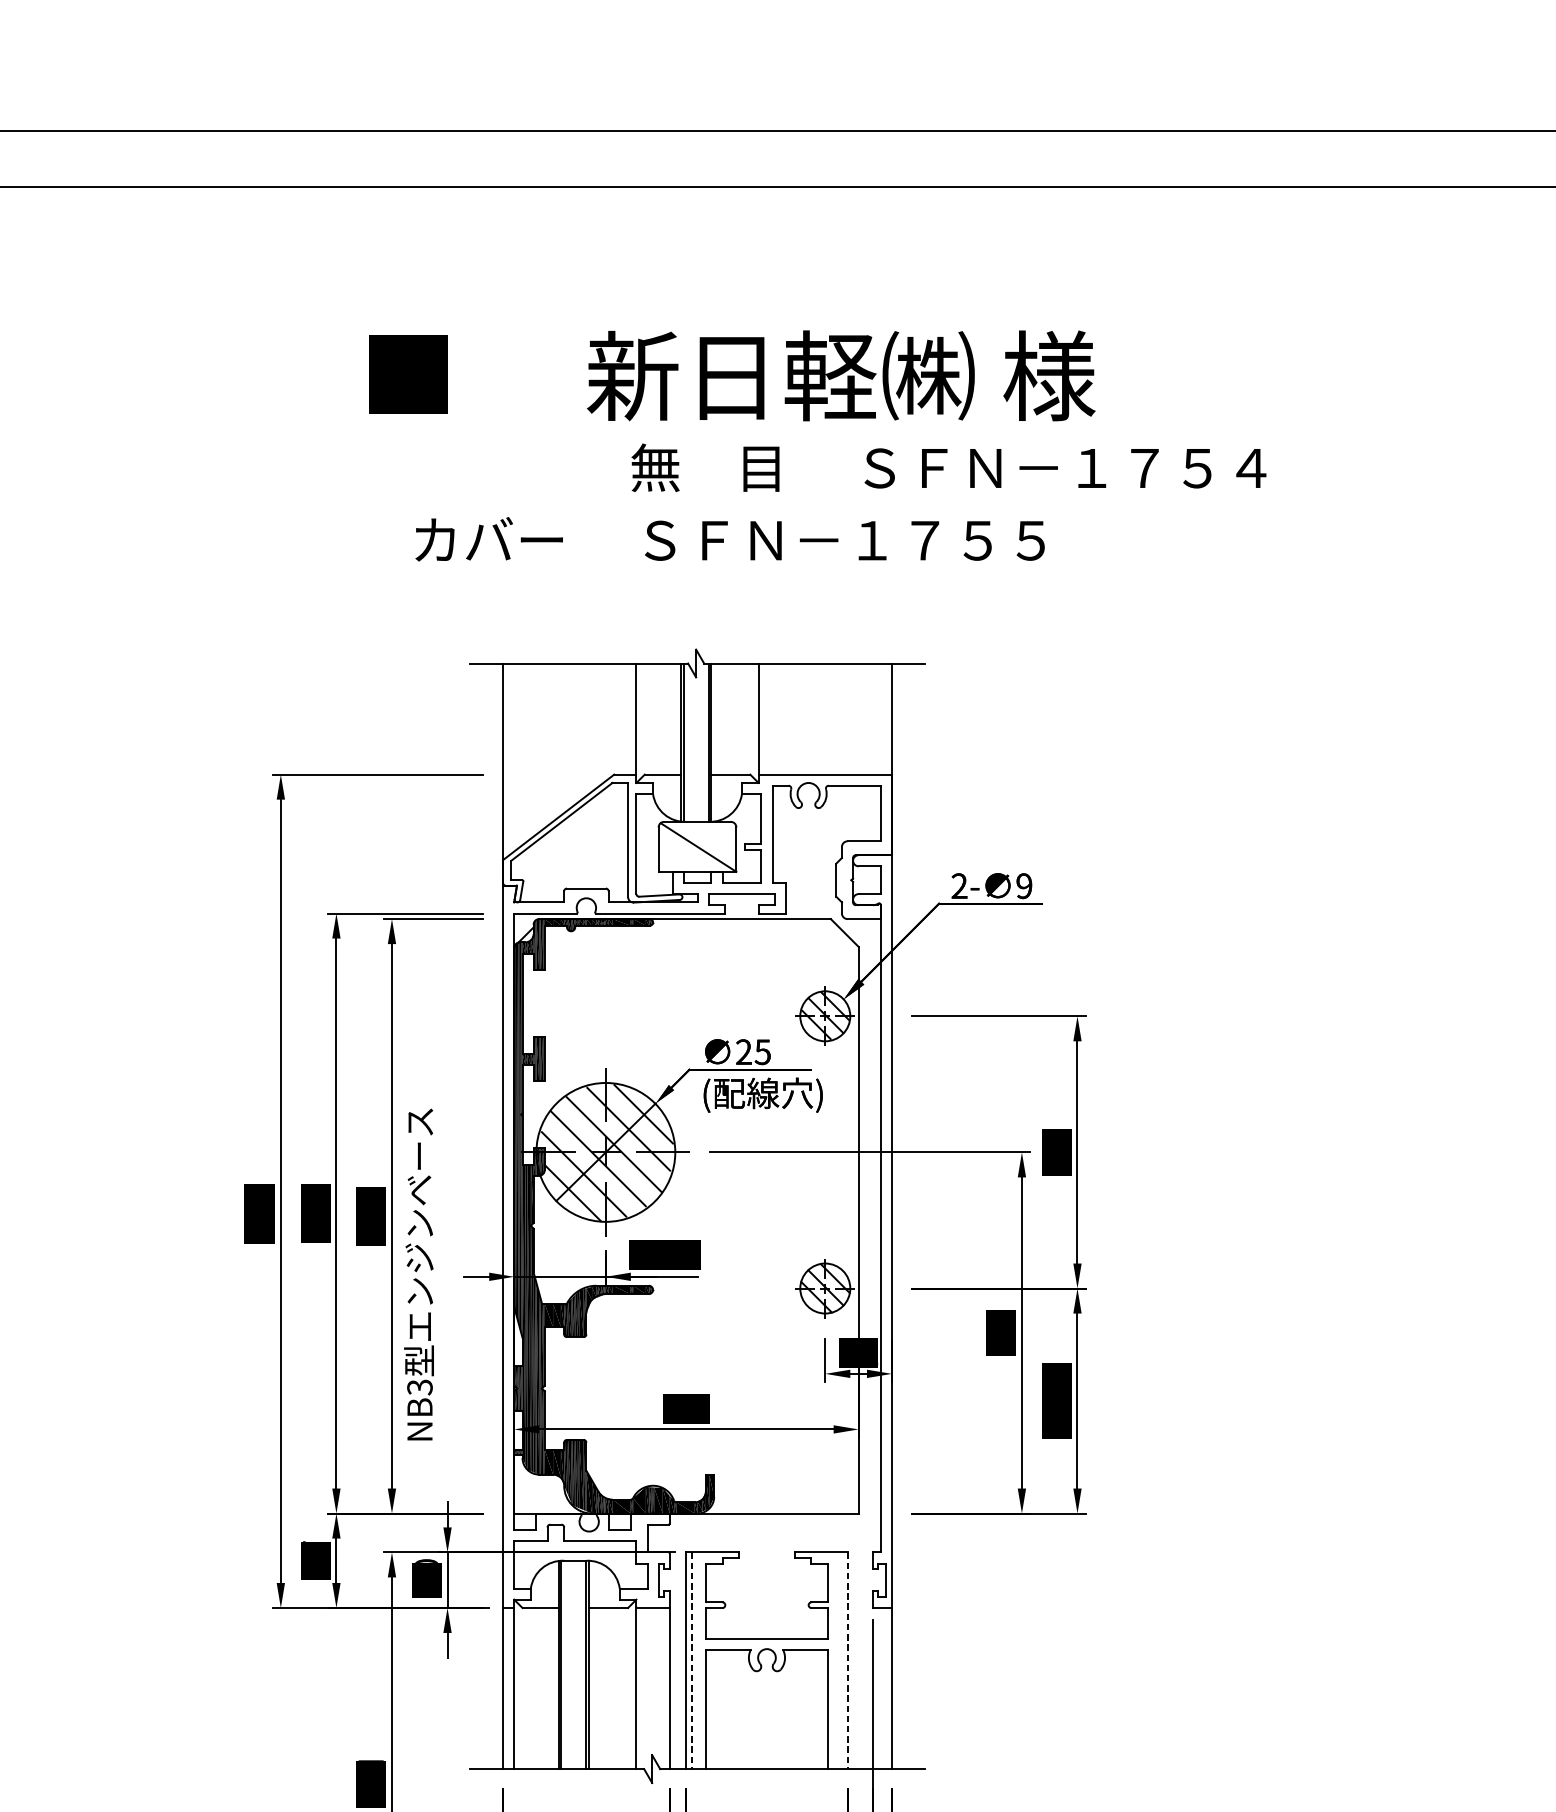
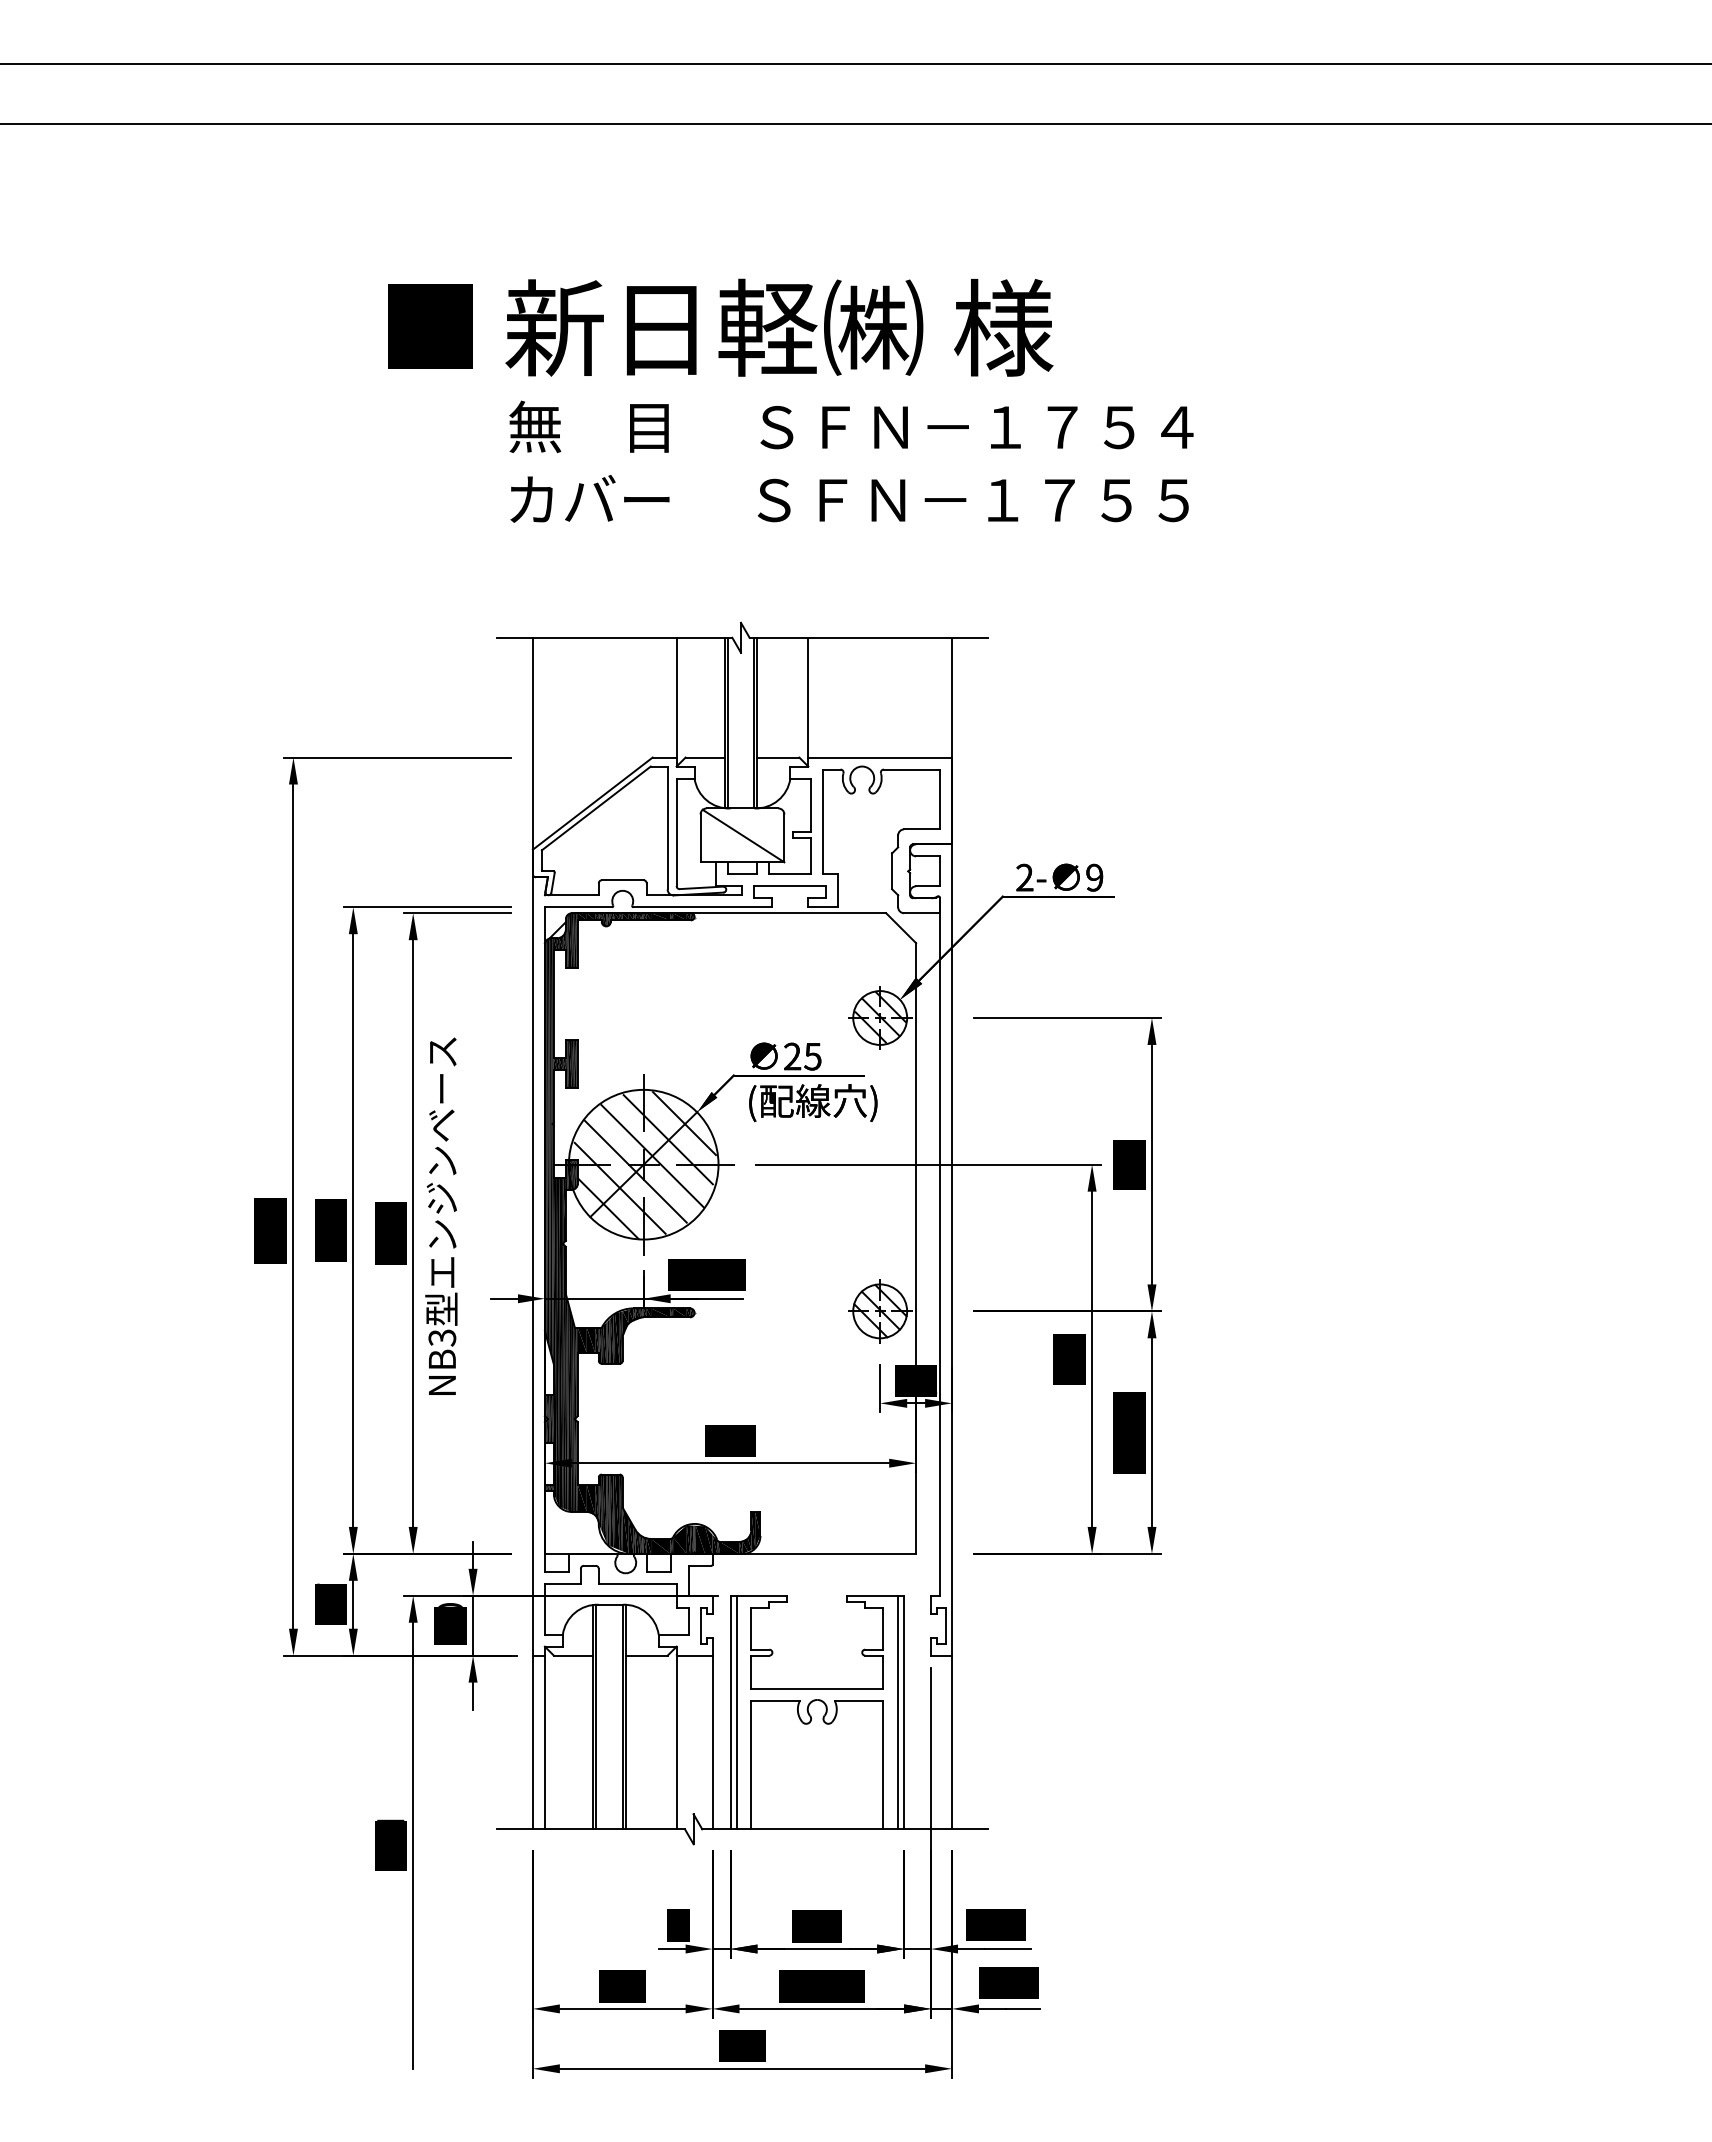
text: (841, 375) -> (779, 327), moved
text: (949, 467) -> (851, 426), moved
text: (730, 538) -> (849, 498), moved
text: (419, 1273) -> (441, 1215), moved
line: (691, 1660) -> (736, 1712), dashed -> solid
line: (842, 1660) -> (898, 1712), added
line: (847, 1660) -> (904, 1712), dashed -> solid

